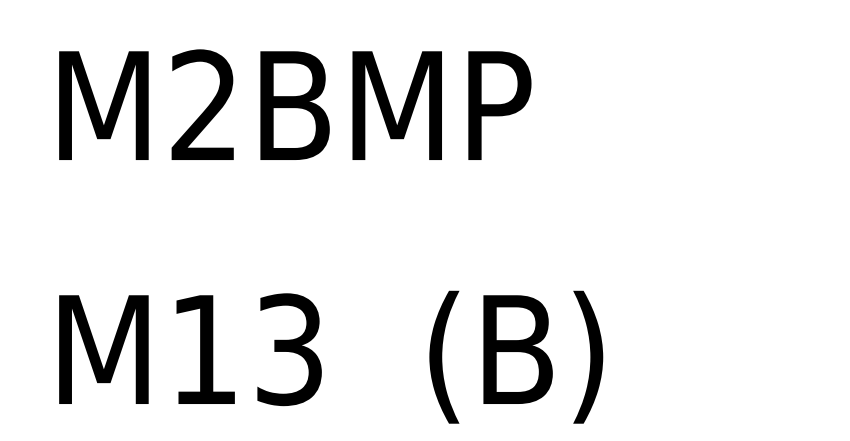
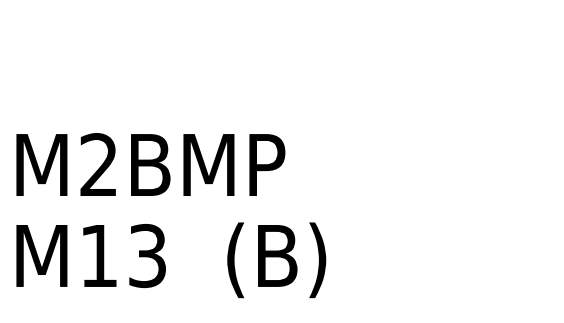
text: (294, 104) -> (150, 164), moved

